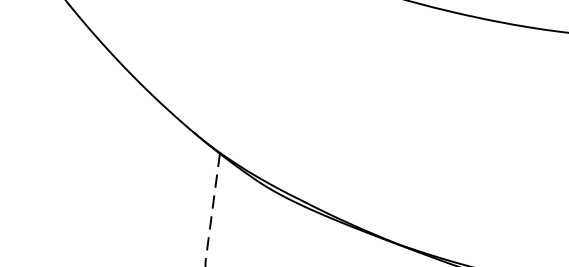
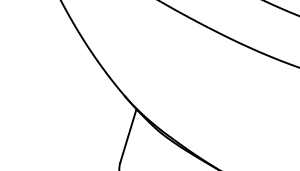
line: (212, 205) -> (128, 135), dashed -> solid

